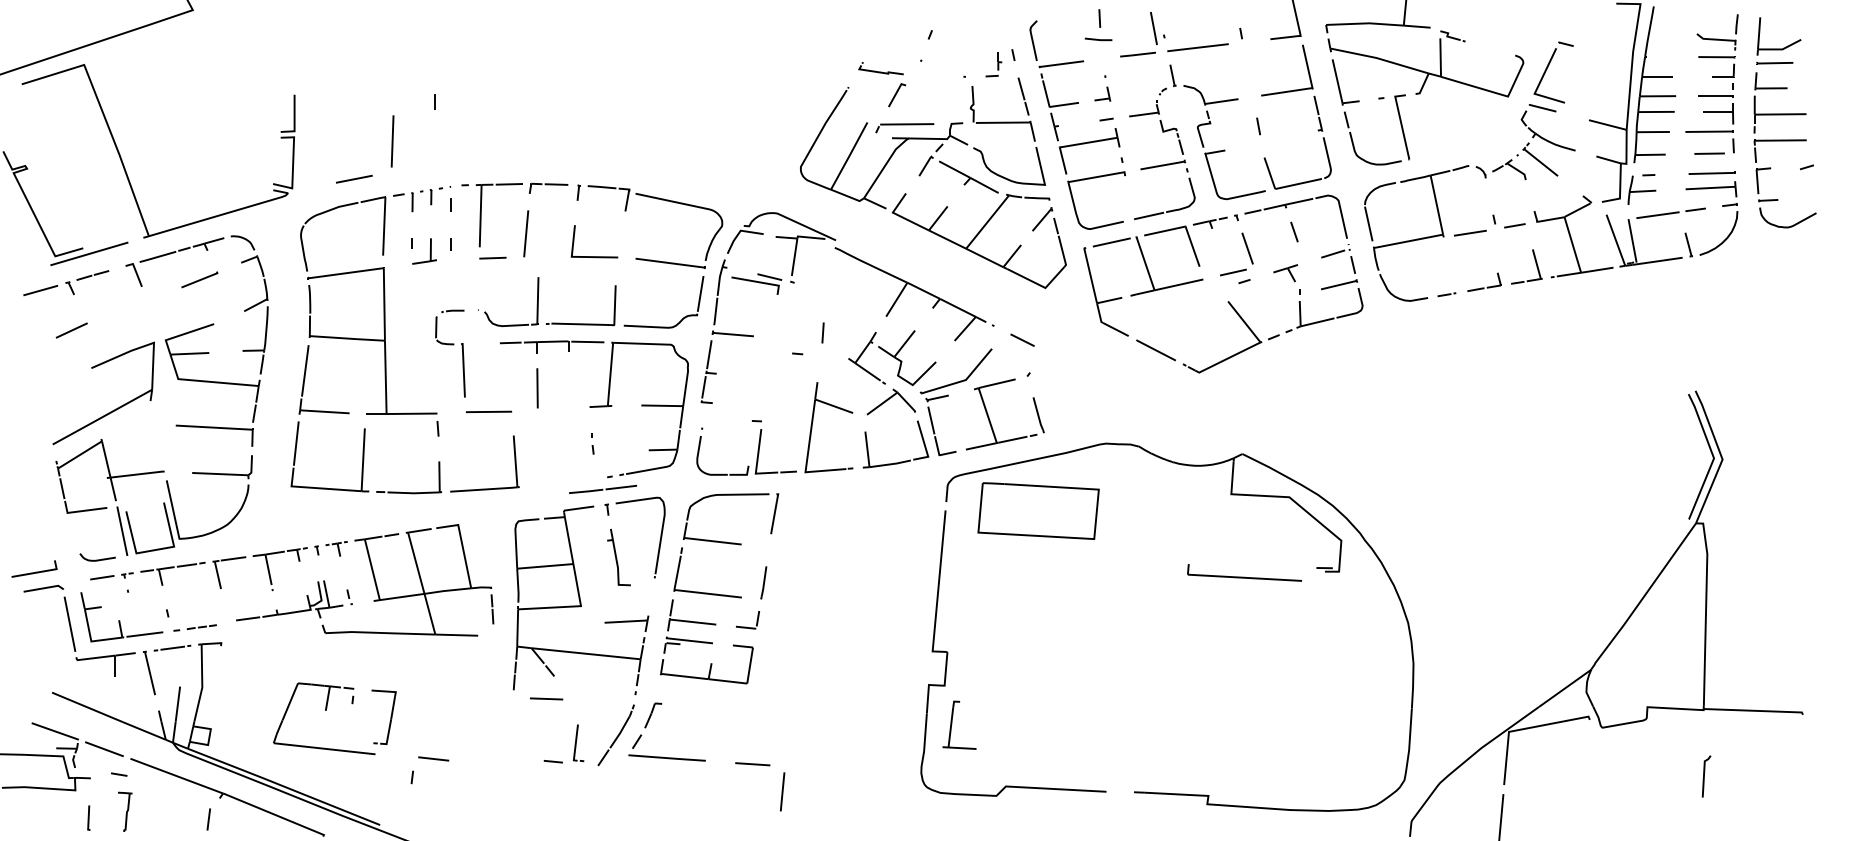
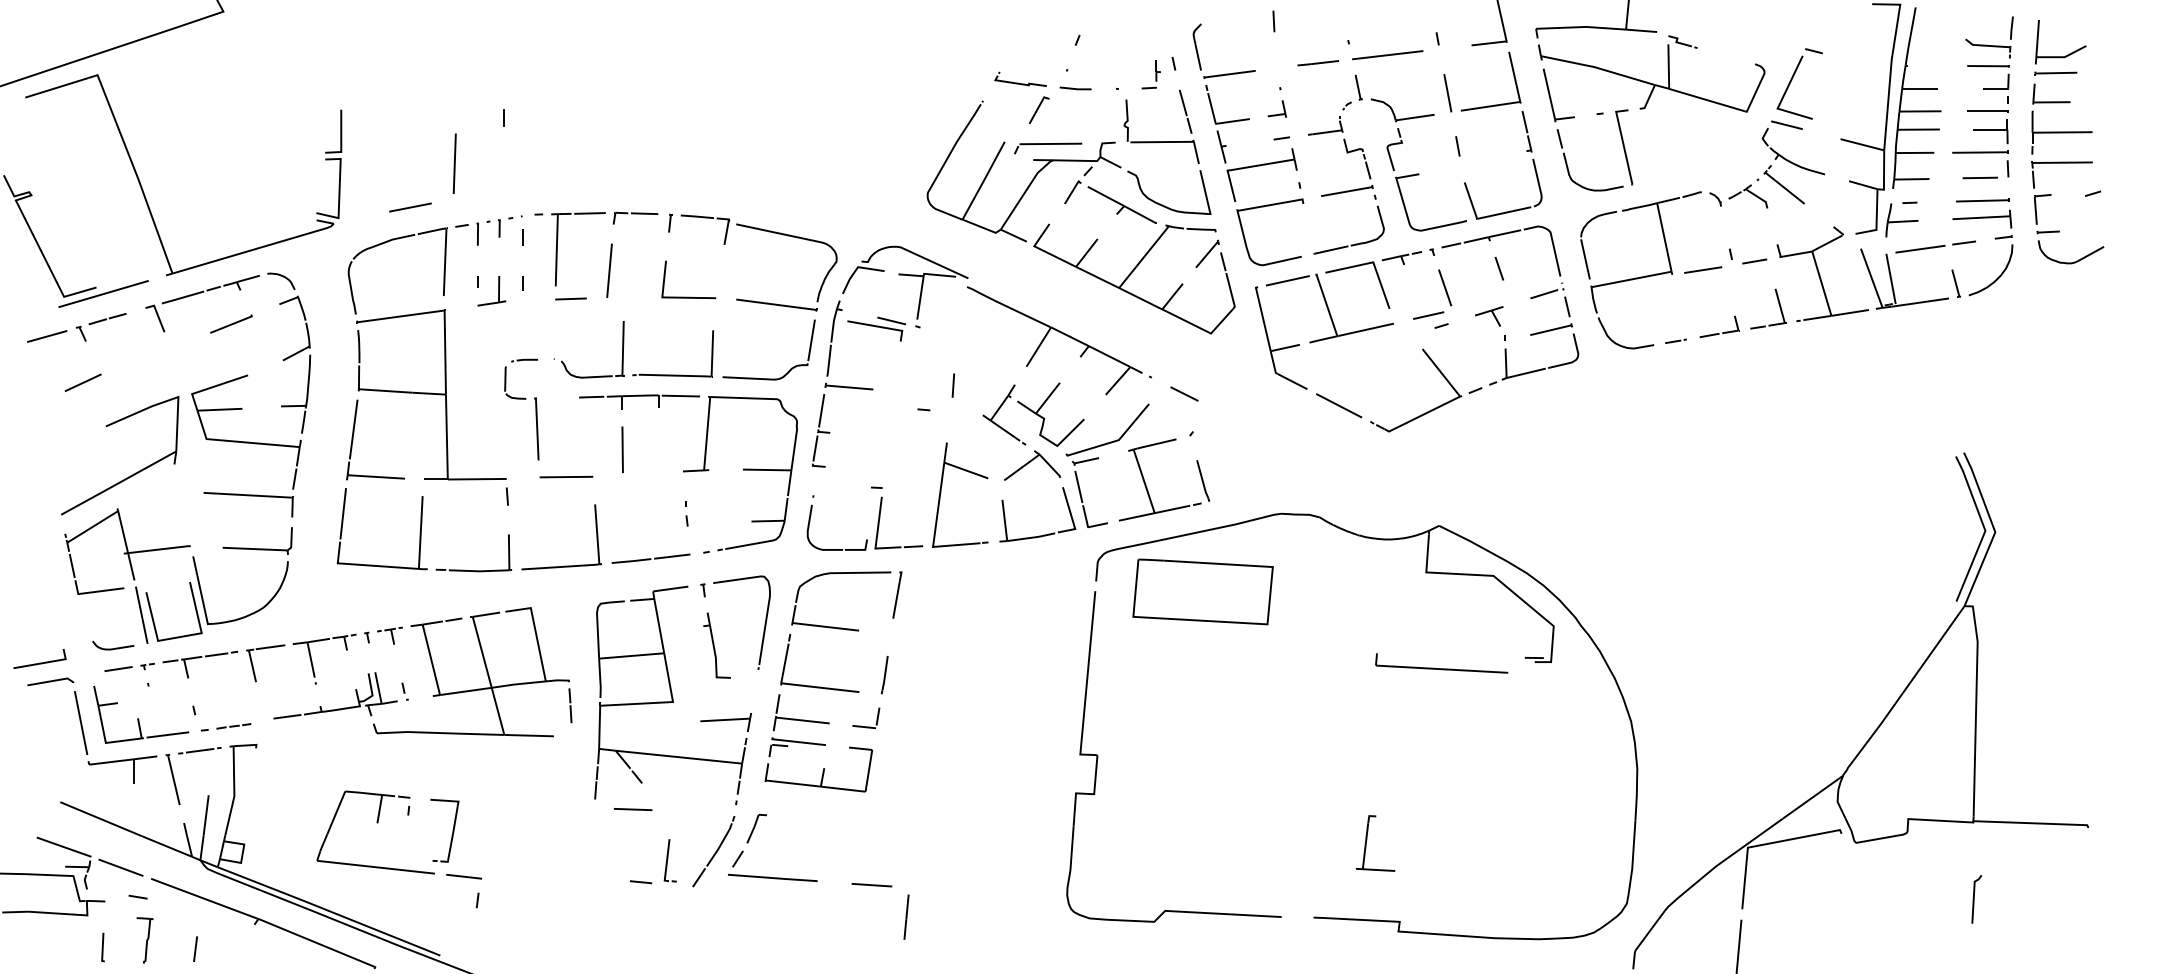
line: (1153, 28) -> (1447, 93), moved
line: (1098, 39) -> (1075, 88), moved
line: (602, 488) -> (650, 557), moved
part: (952, 724) -> (1367, 842), moved
line: (433, 758) -> (463, 876), moved
line: (208, 819) -> (195, 949), moved

